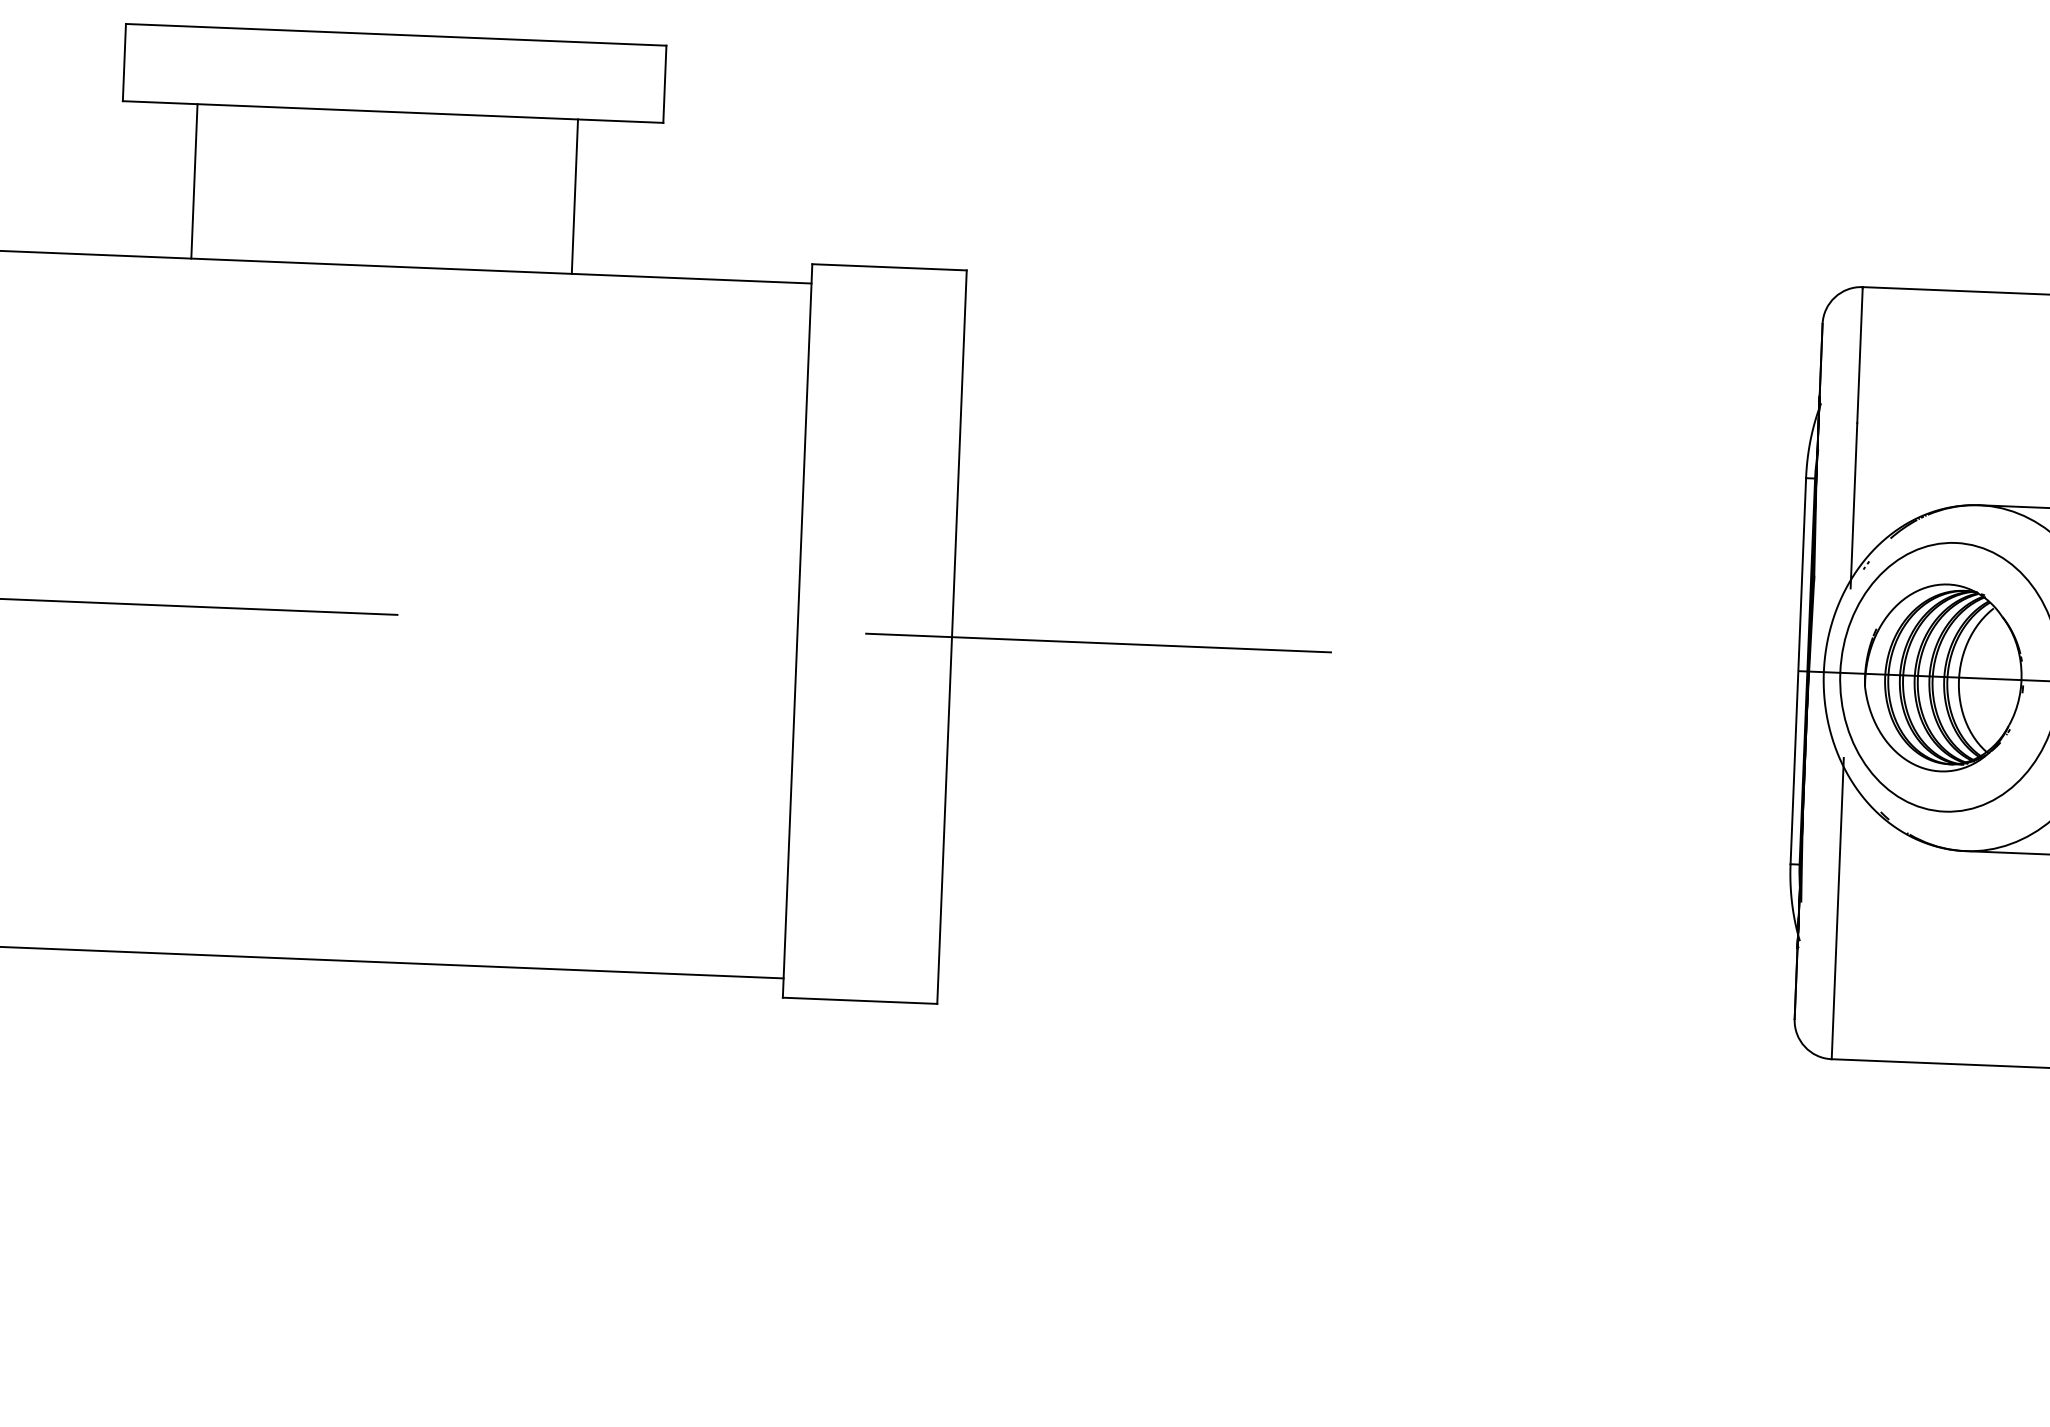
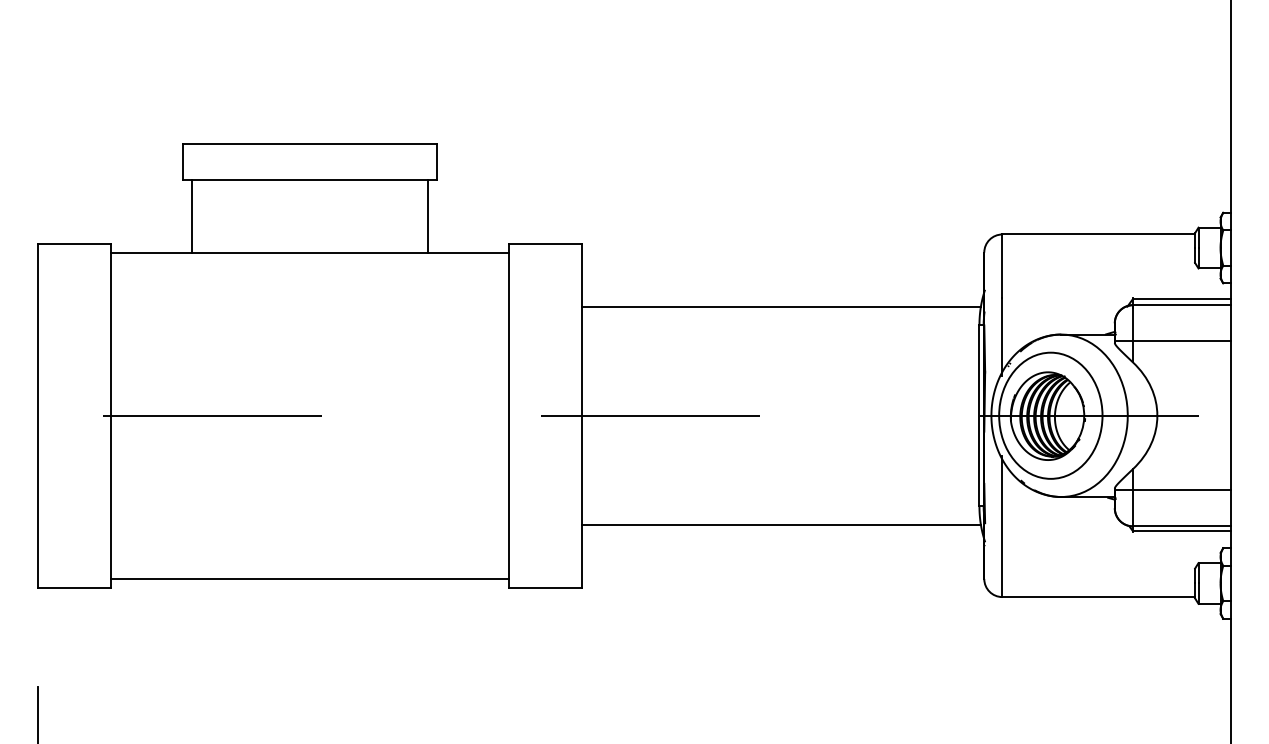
line: (195, 181) -> (192, 216), moved
line: (574, 197) -> (427, 216), moved
line: (1386, 421) -> (781, 306), added
line: (1367, 885) -> (781, 524), added

